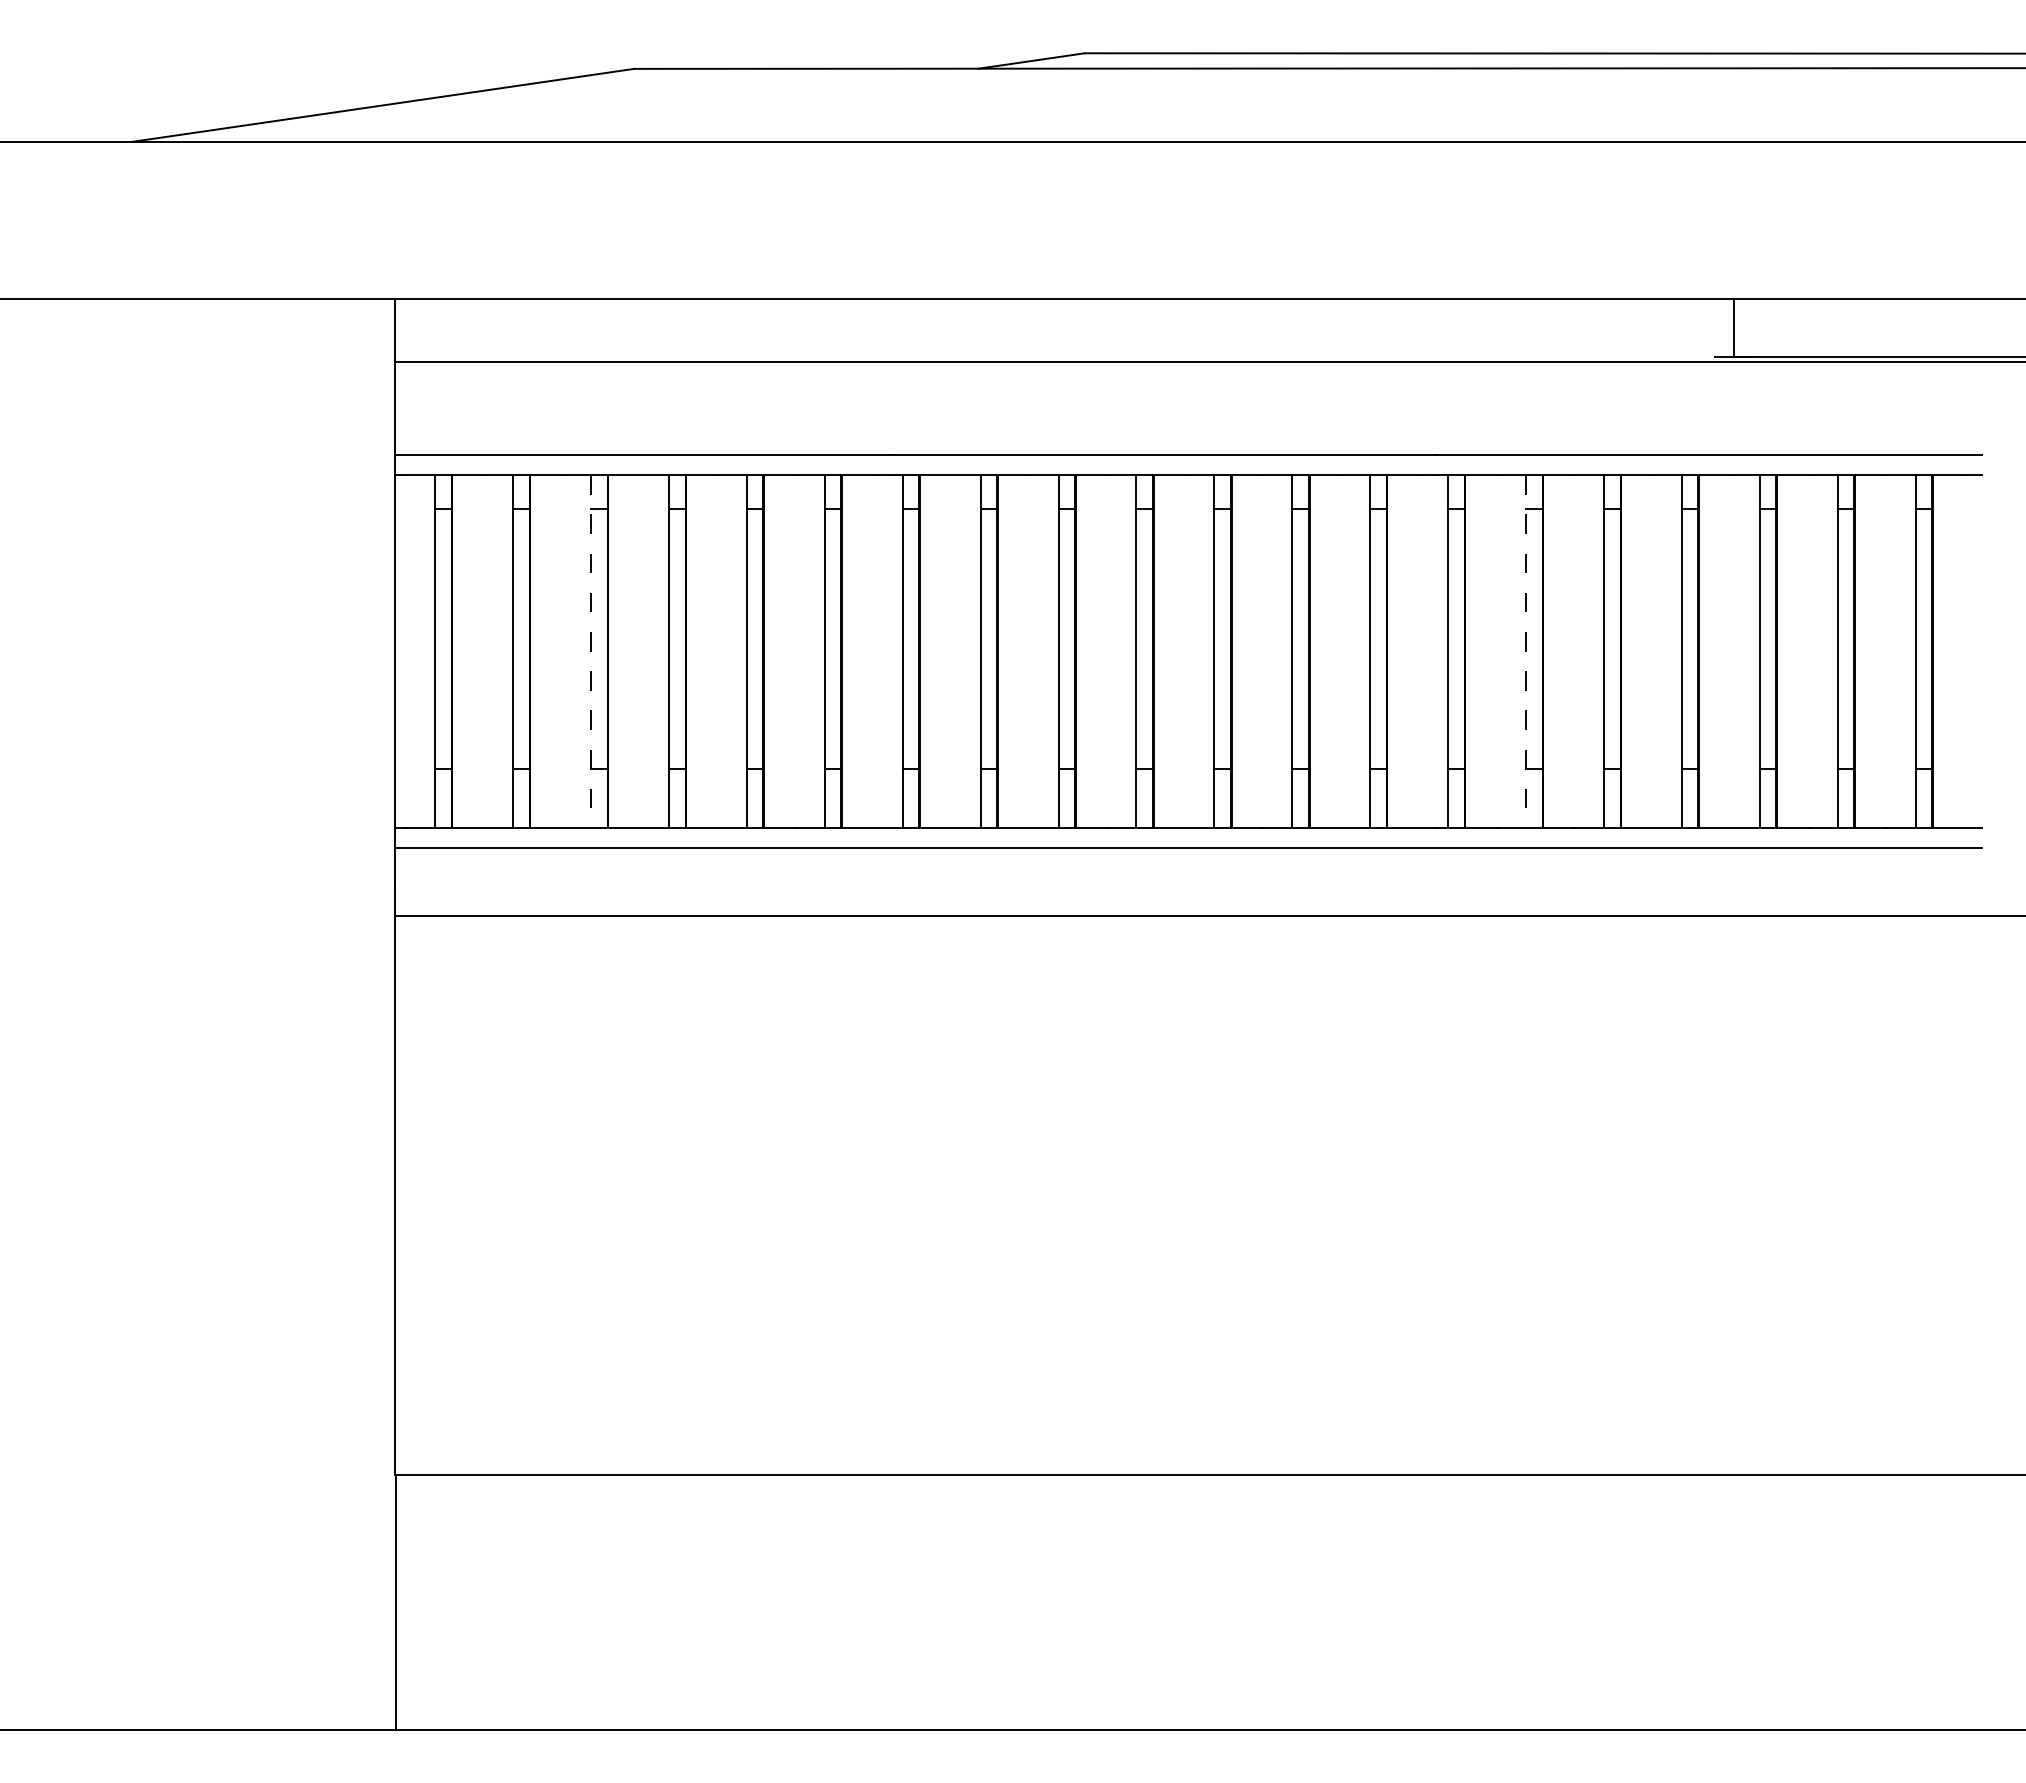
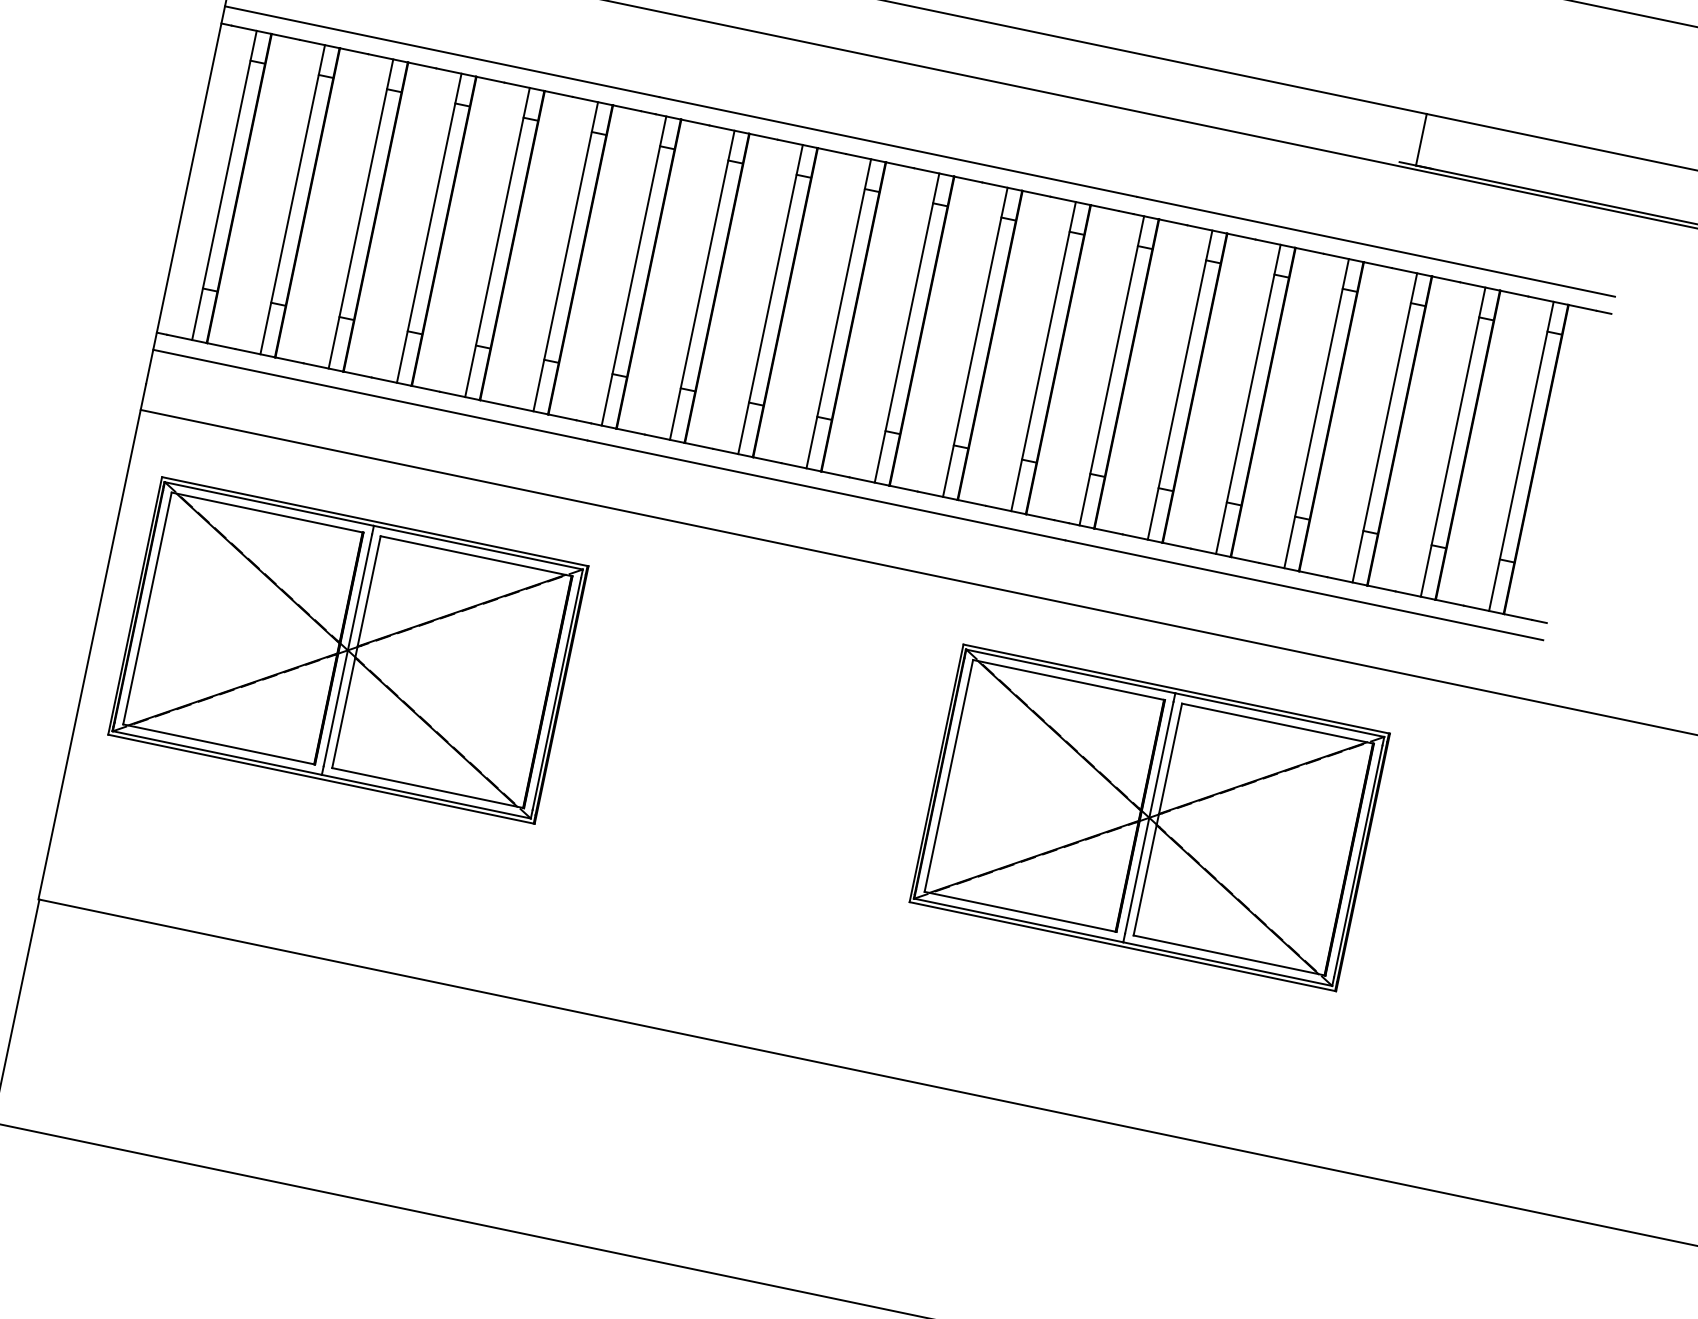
line: (591, 652) -> (361, 214), dashed -> solid
line: (1526, 652) -> (1180, 386), dashed -> solid
part: (676, 1131) -> (347, 650), added
part: (1591, 1131) -> (1149, 817), added

